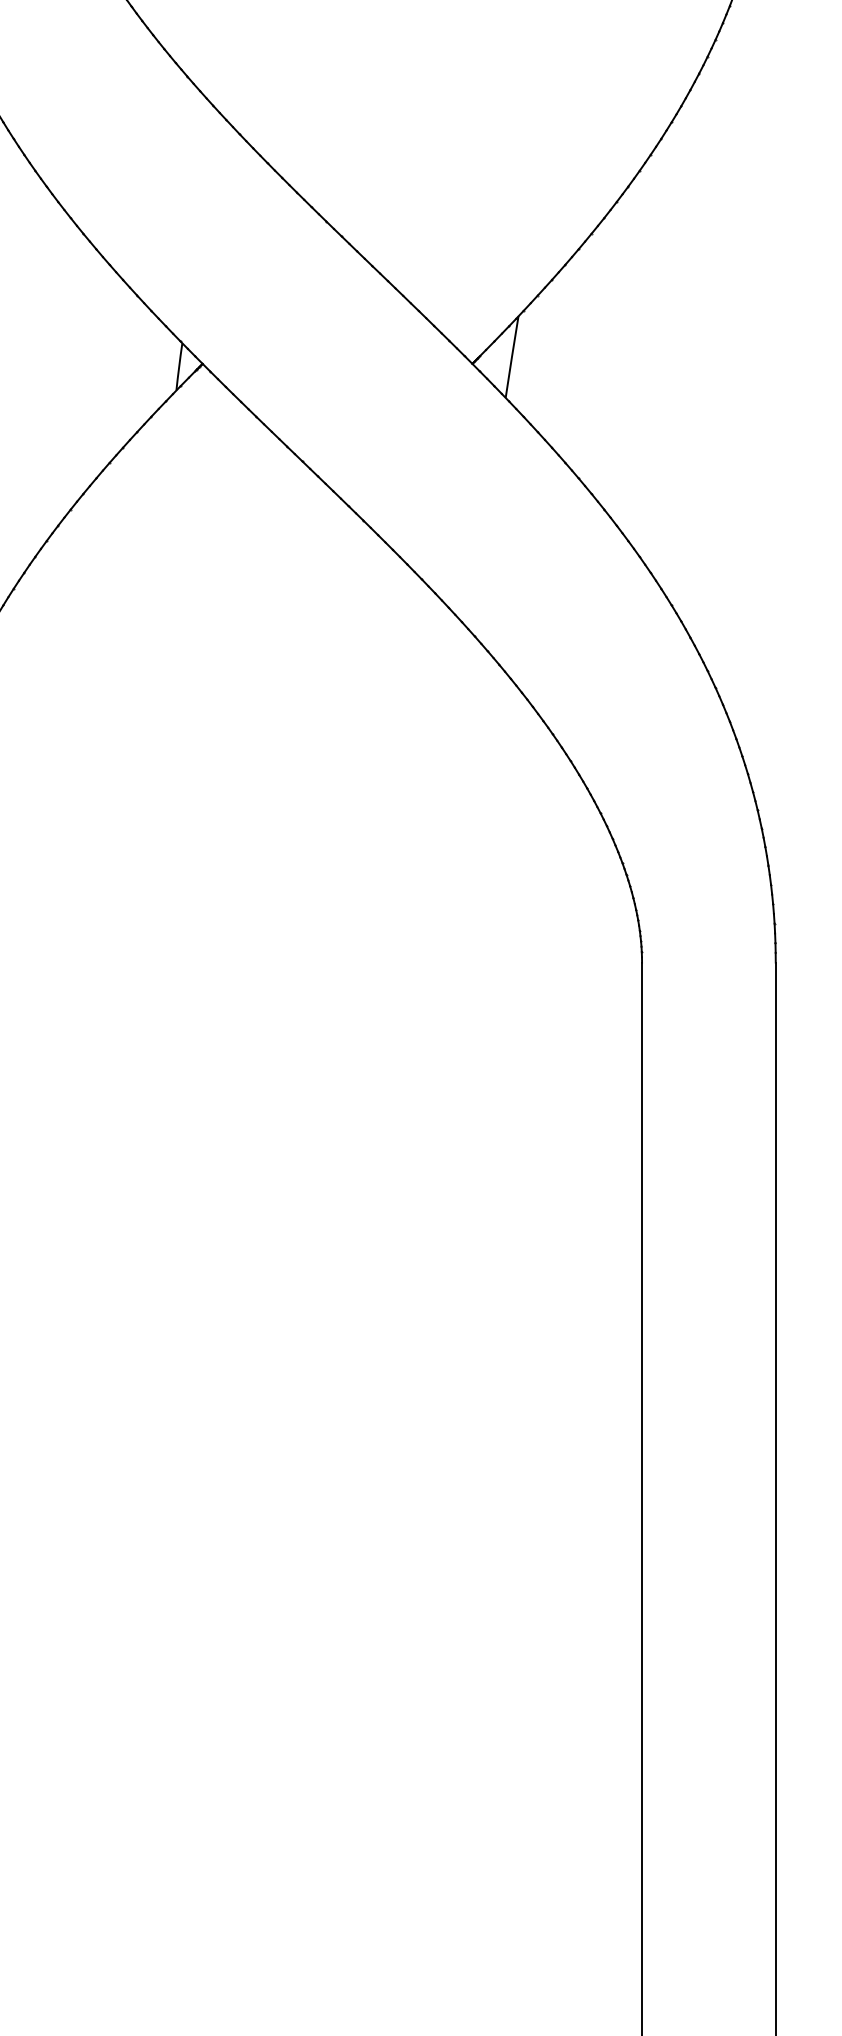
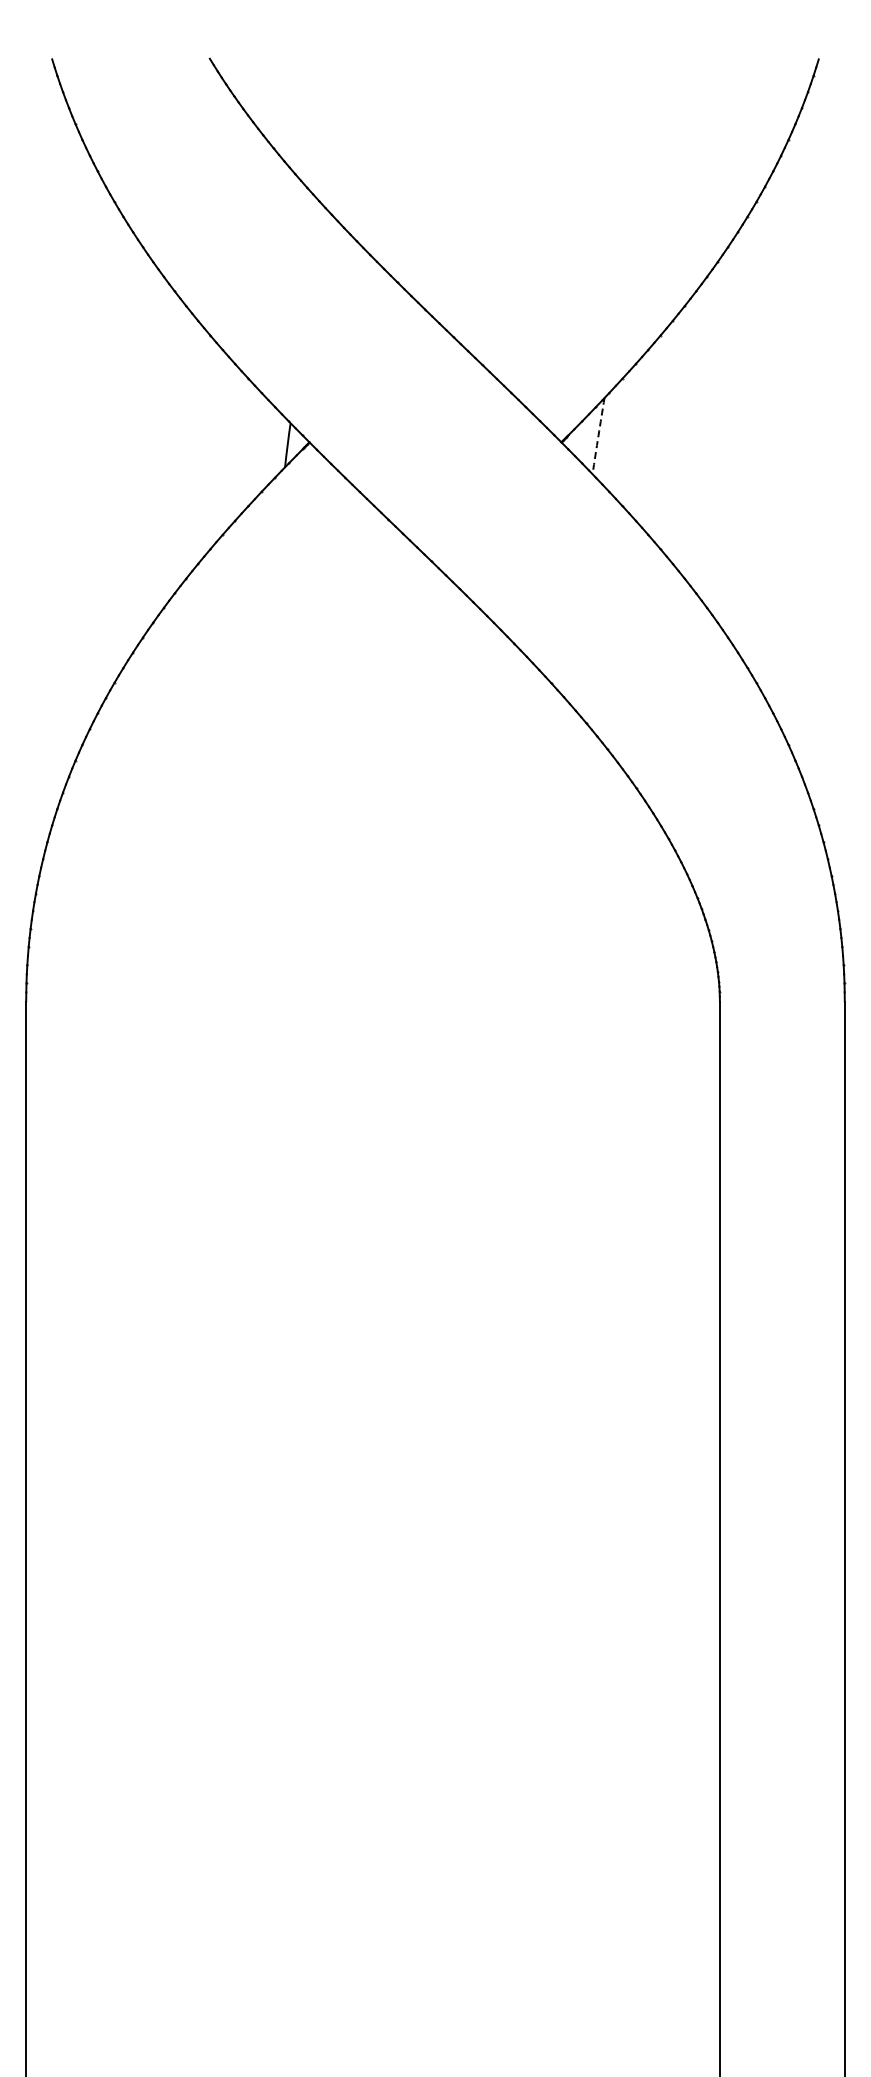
arc: (512, 356) -> (598, 435), solid -> dashed

